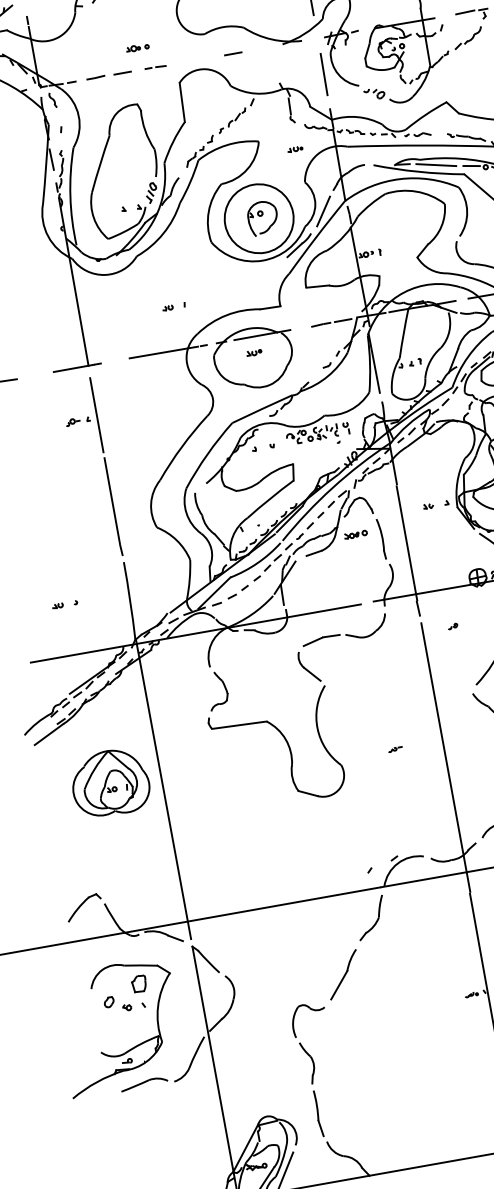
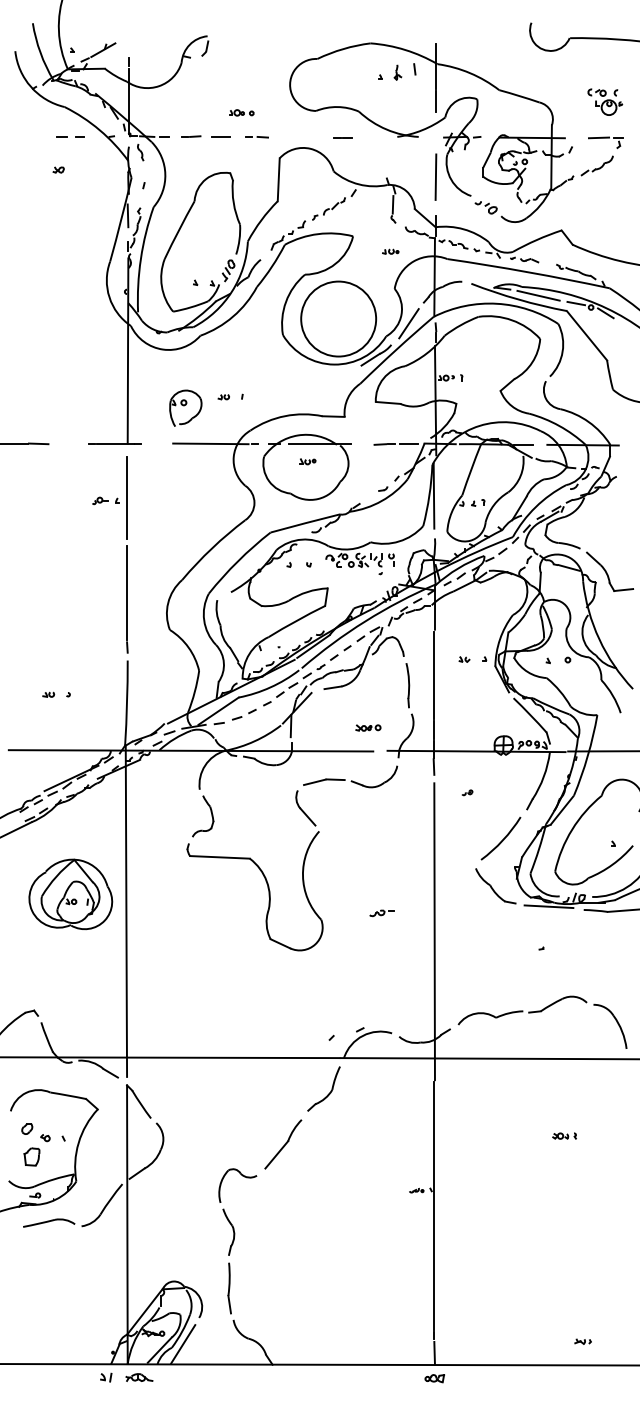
part: (262, 217) -> (185, 407), moved
part: (355, 534) -> (368, 727), moved
part: (395, 749) -> (382, 913), size x1.6
part: (138, 983) -> (31, 1156), moved

